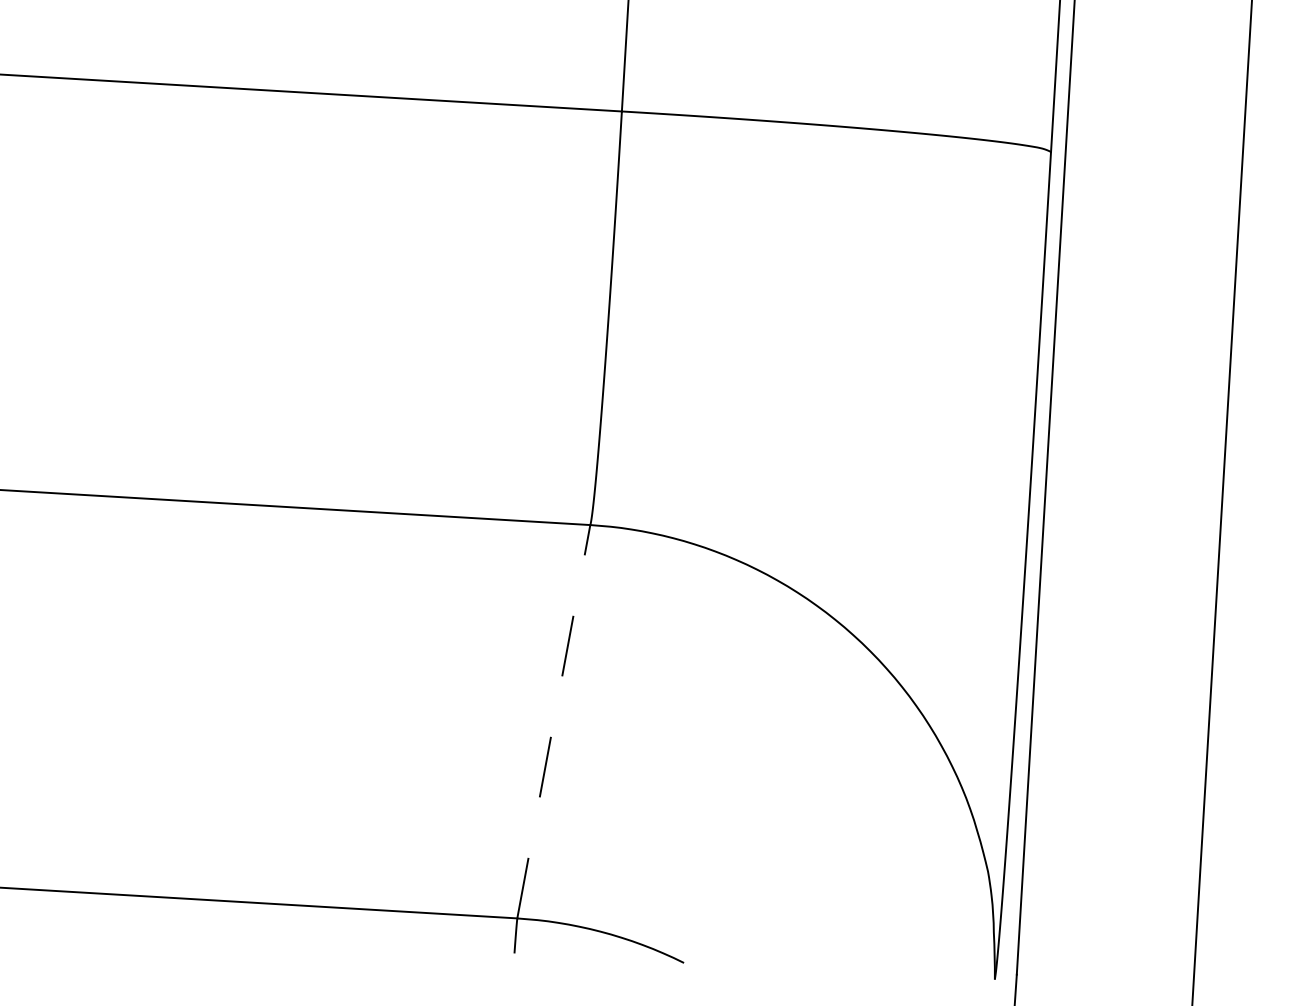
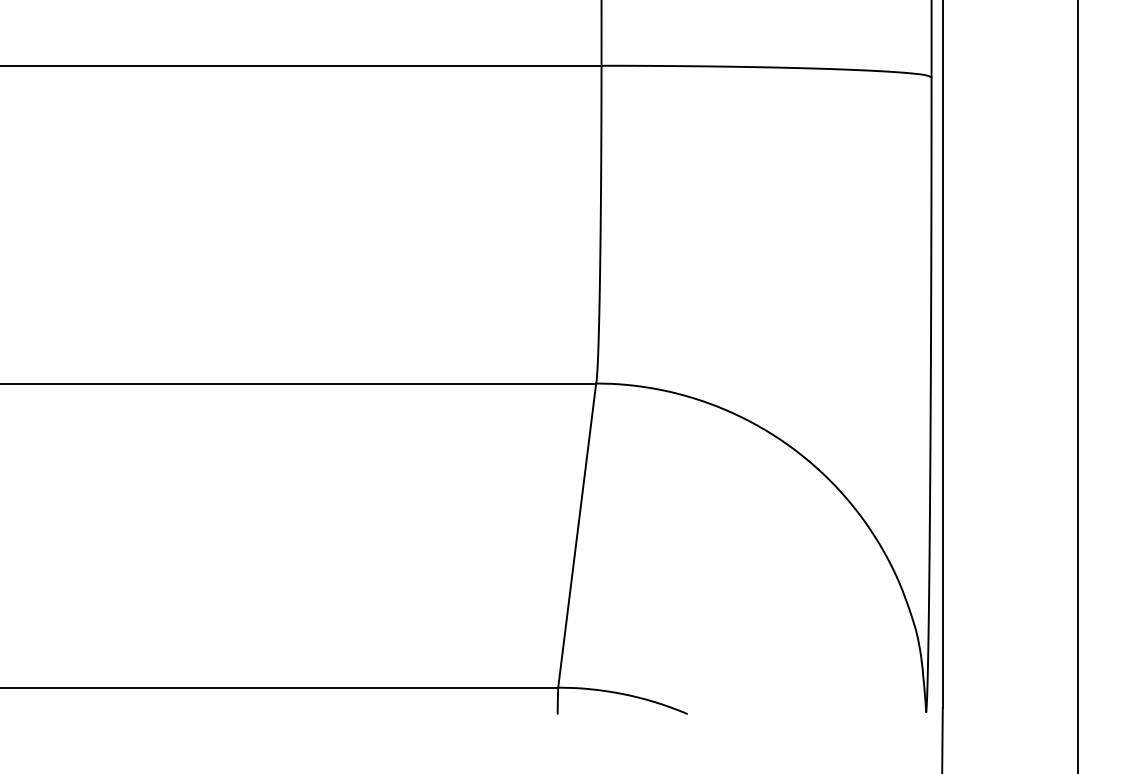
line: (554, 721) -> (577, 535), dashed -> solid

